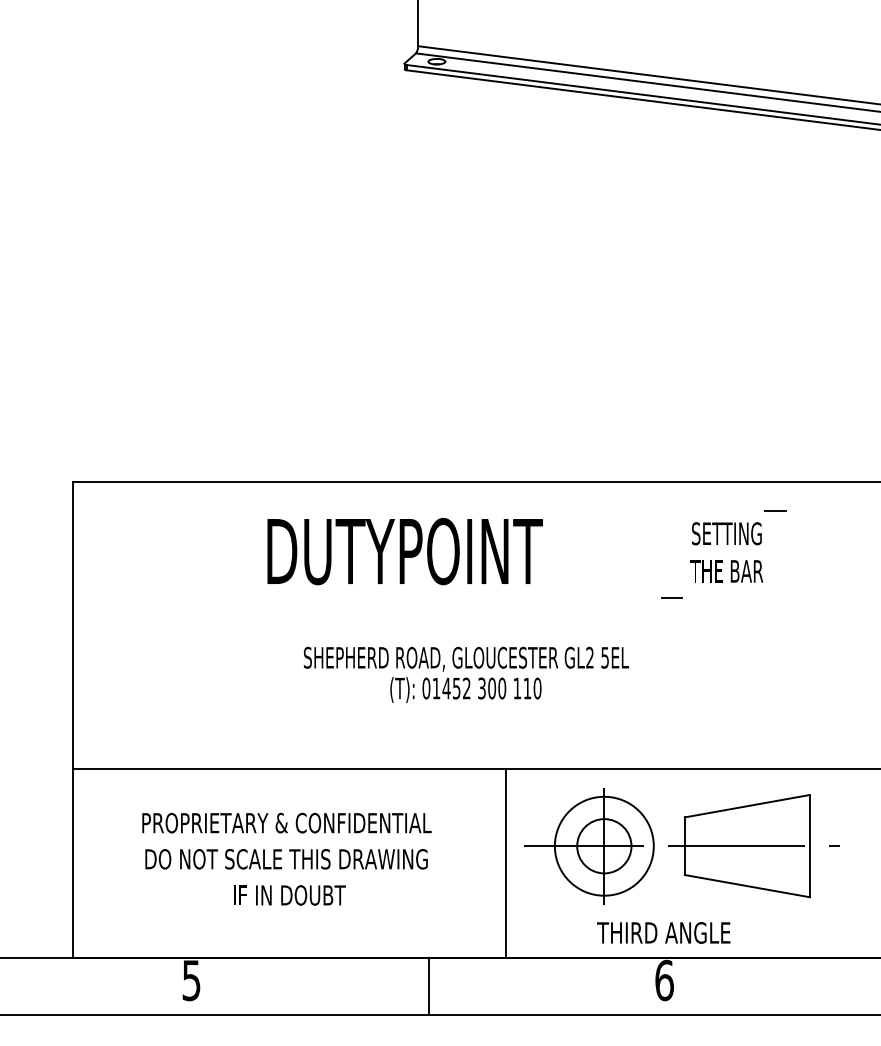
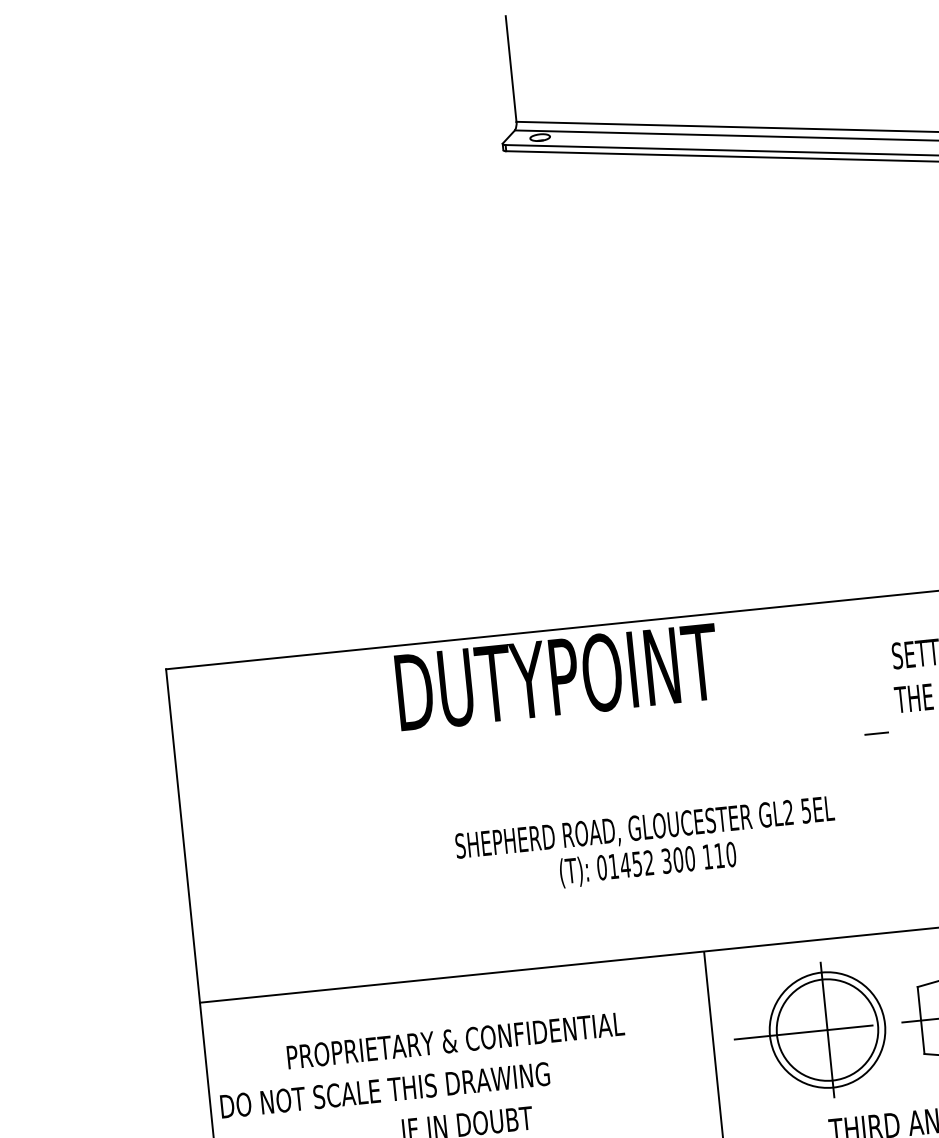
text: (404, 551) -> (556, 677), moved
circle: (604, 846) -> (827, 1030), size x1.6
text: (286, 859) -> (385, 1090), moved

